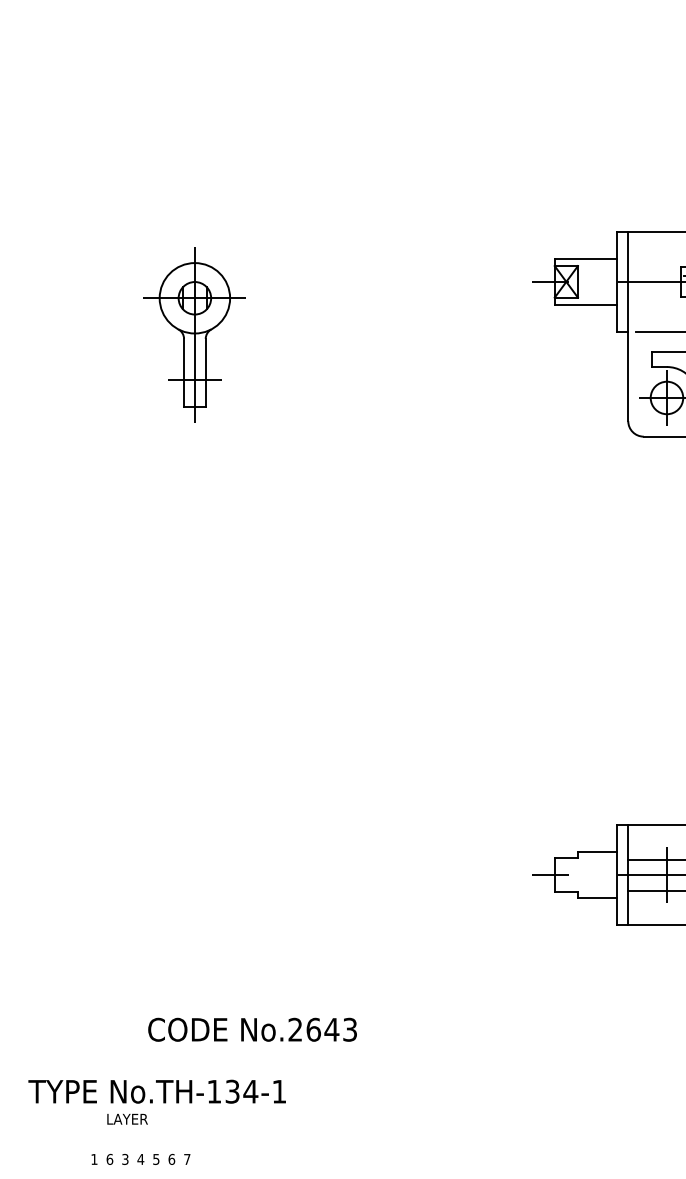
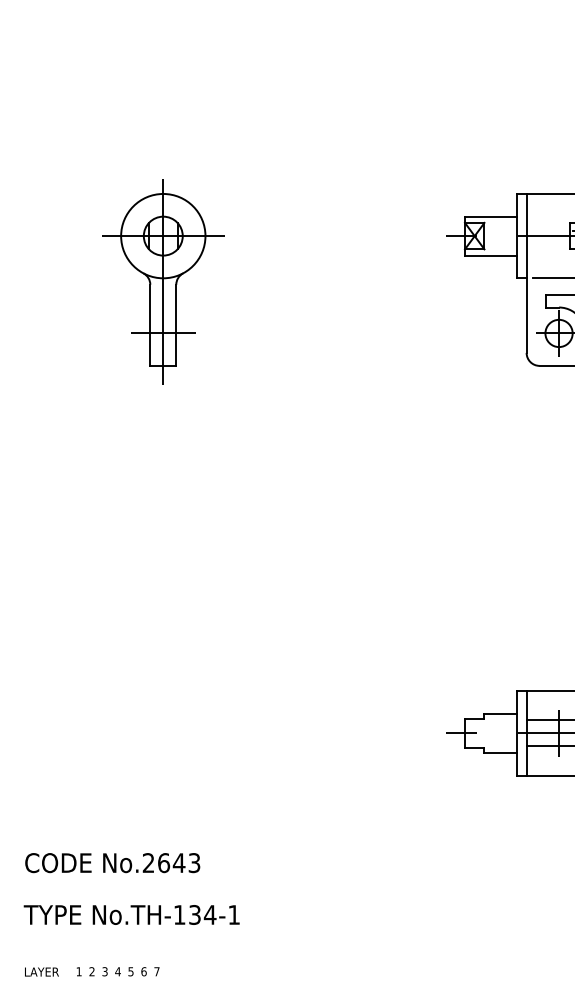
part: (195, 335) -> (163, 281), size x1.43
text: (252, 1030) -> (112, 863), moved
text: (127, 1118) -> (41, 971), moved
text: (109, 1159) -> (91, 971), 6 -> 2

